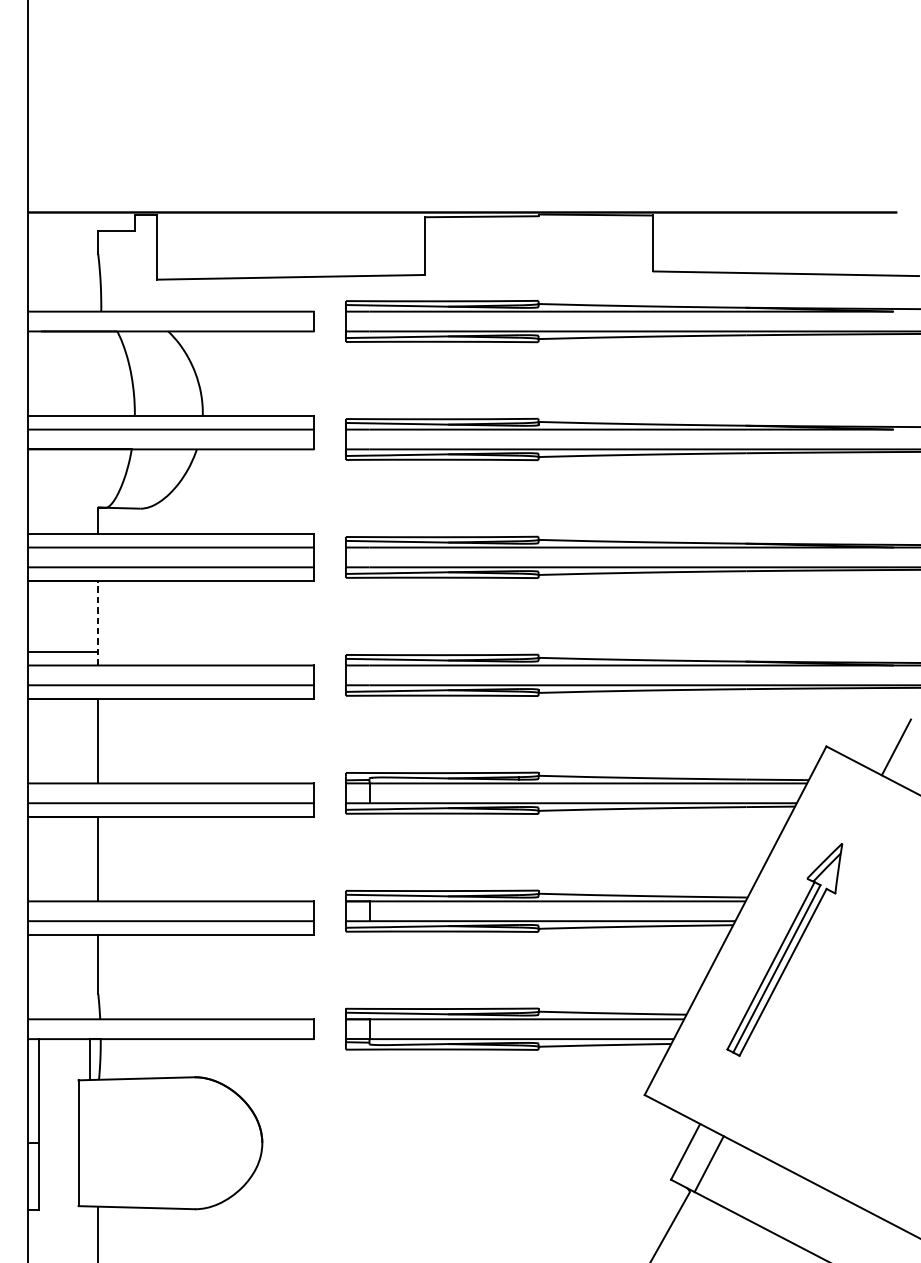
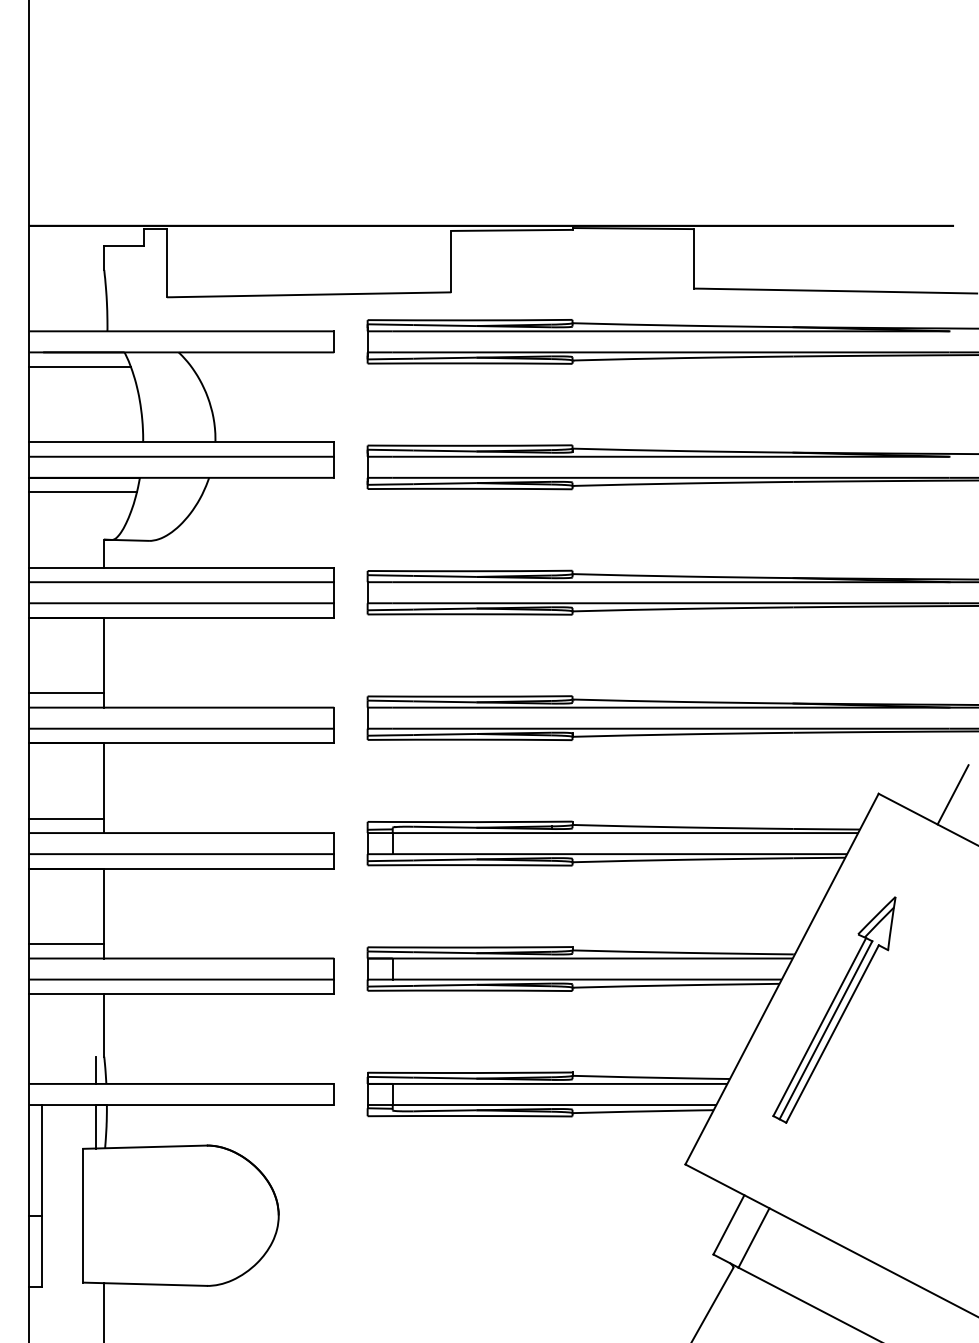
line: (74, 344) -> (79, 366), added
line: (77, 463) -> (82, 492), added
line: (98, 623) -> (104, 662), dashed -> solid
line: (62, 769) -> (66, 818), added
line: (62, 887) -> (66, 943), added
line: (90, 1005) -> (95, 1069), added

